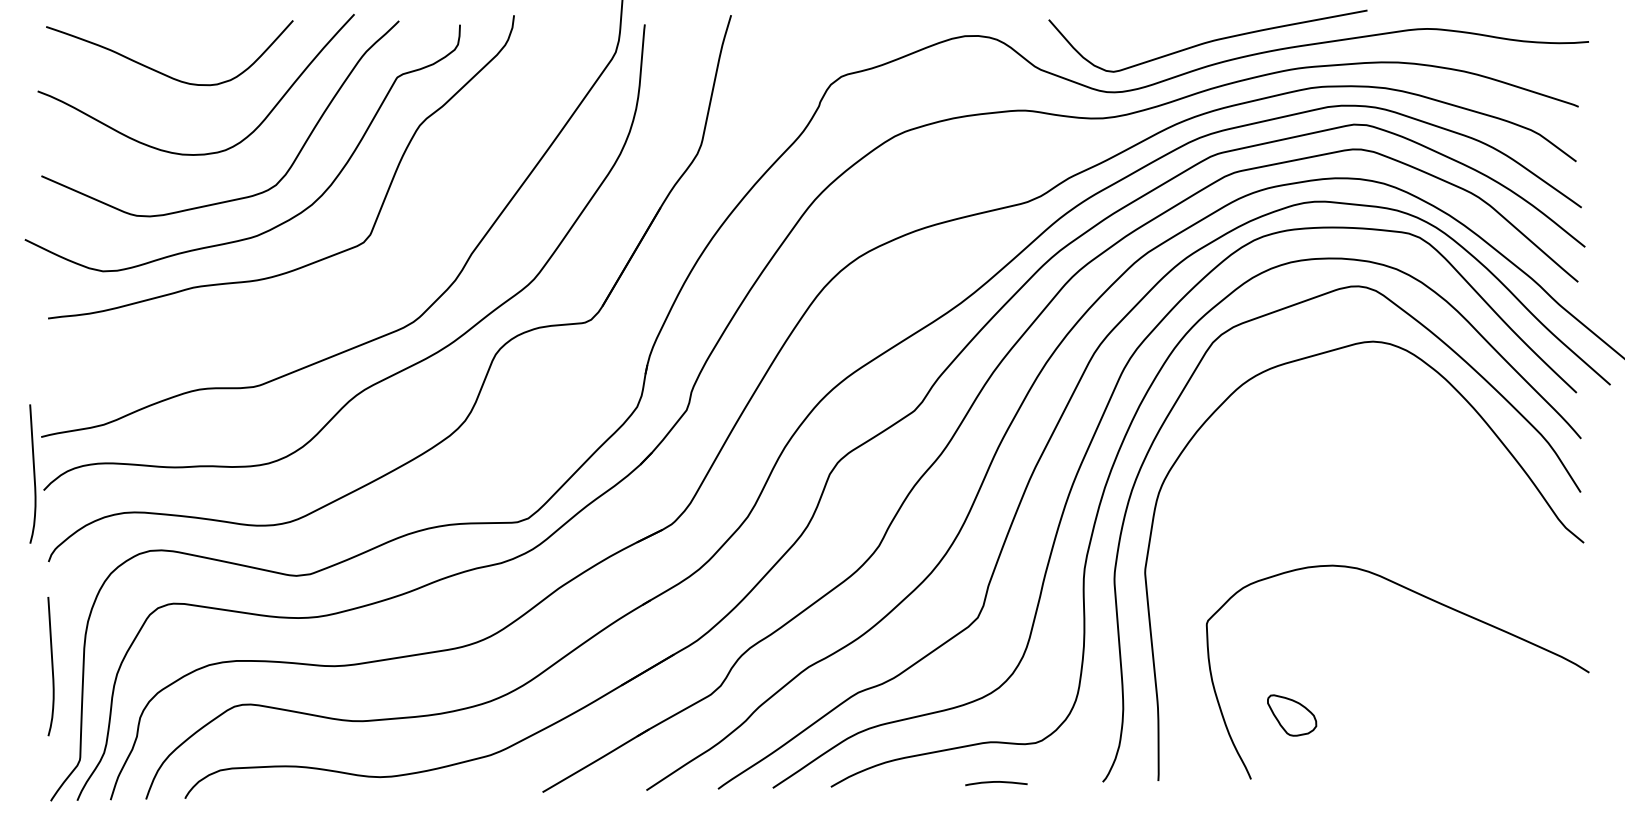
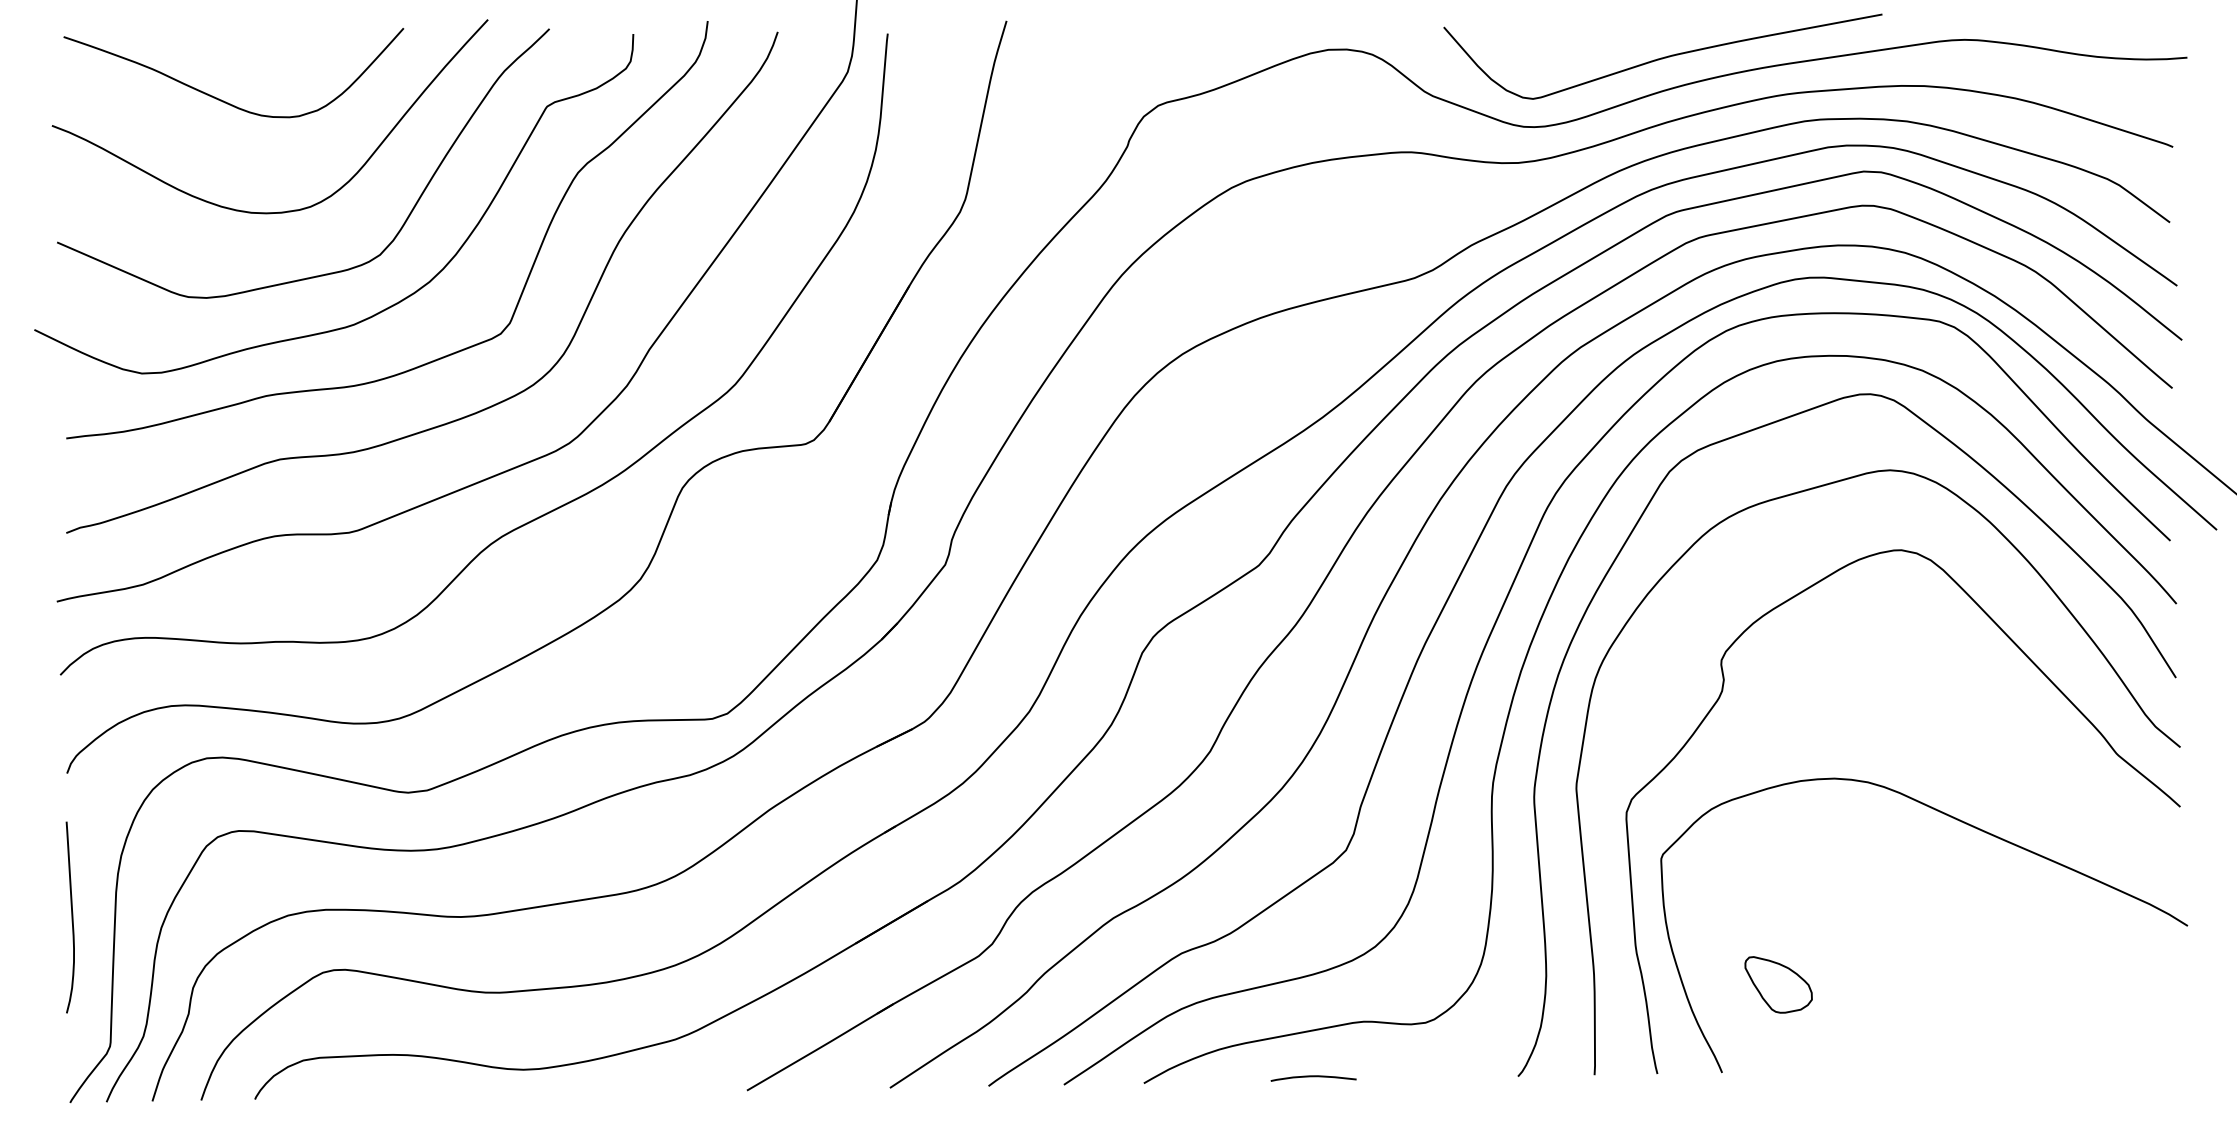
curve: (346, 298) -> (476, 411), added
curve: (33, 474) -> (46, 652), removed
curve: (1489, 495) -> (2050, 682), added
part: (996, 783) -> (1313, 1078), moved

